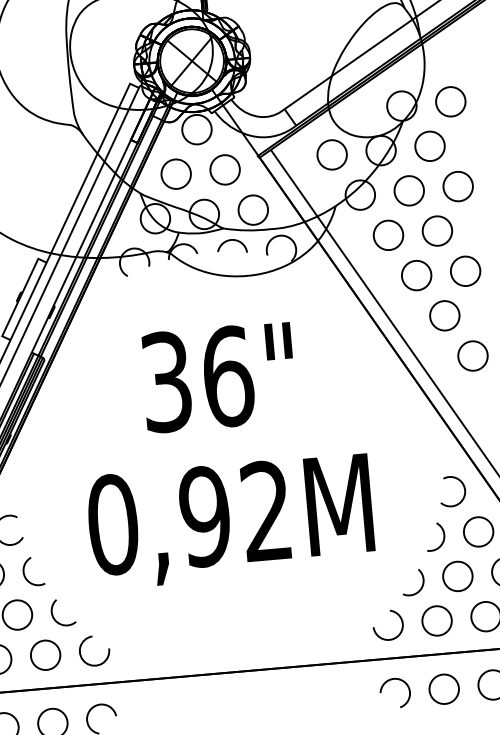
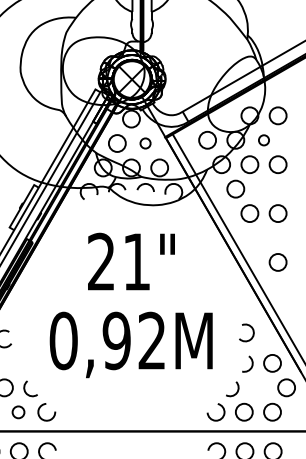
circle: (429, 146) -> (263, 140), size x0.6
circle: (224, 169) -> (145, 143), size x0.6
circle: (436, 230) -> (263, 188), removed
circle: (443, 314) -> (263, 237), removed
text: (197, 378) -> (119, 261), 36" -> 21"
arc: (462, 489) -> (252, 332), moved
arc: (25, 571) -> (11, 363), removed
circle: (457, 575) -> (258, 387), removed
circle: (45, 655) -> (18, 412), size x0.7

